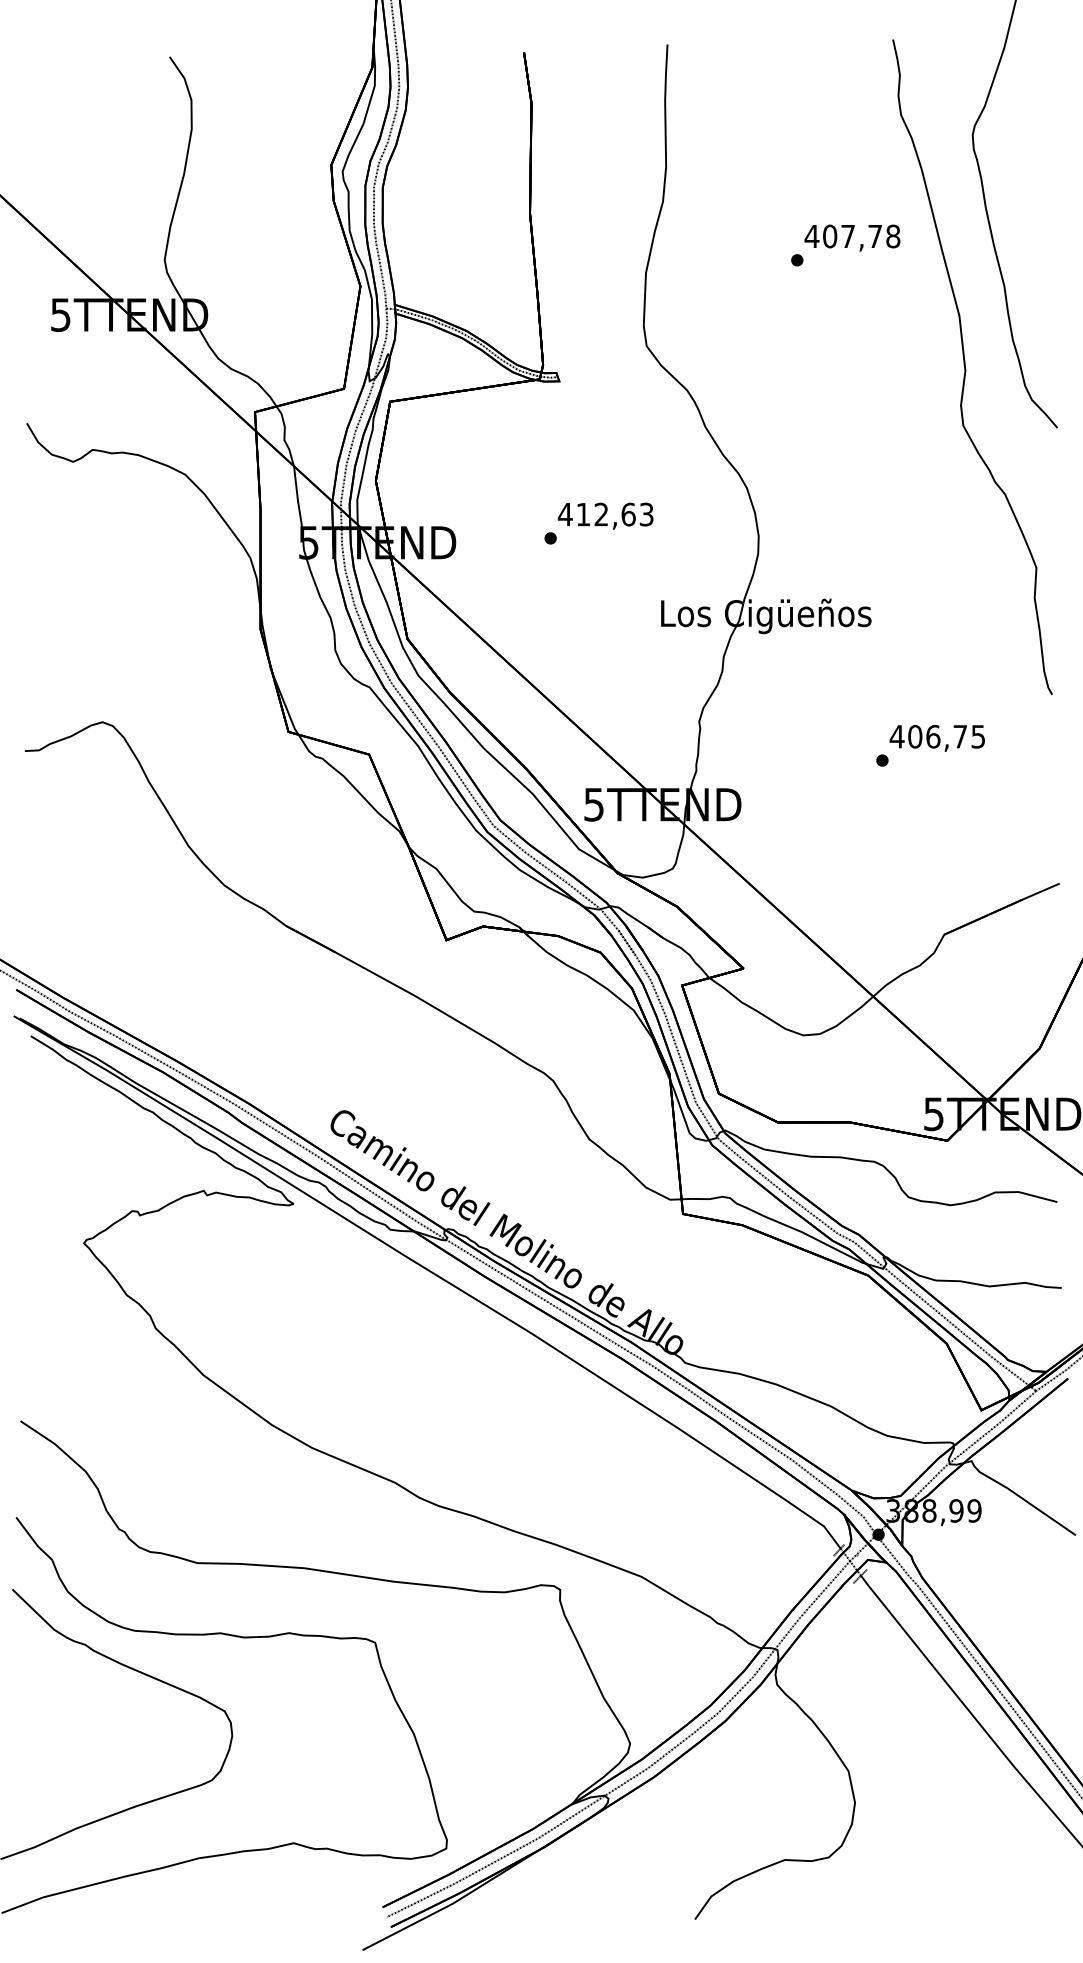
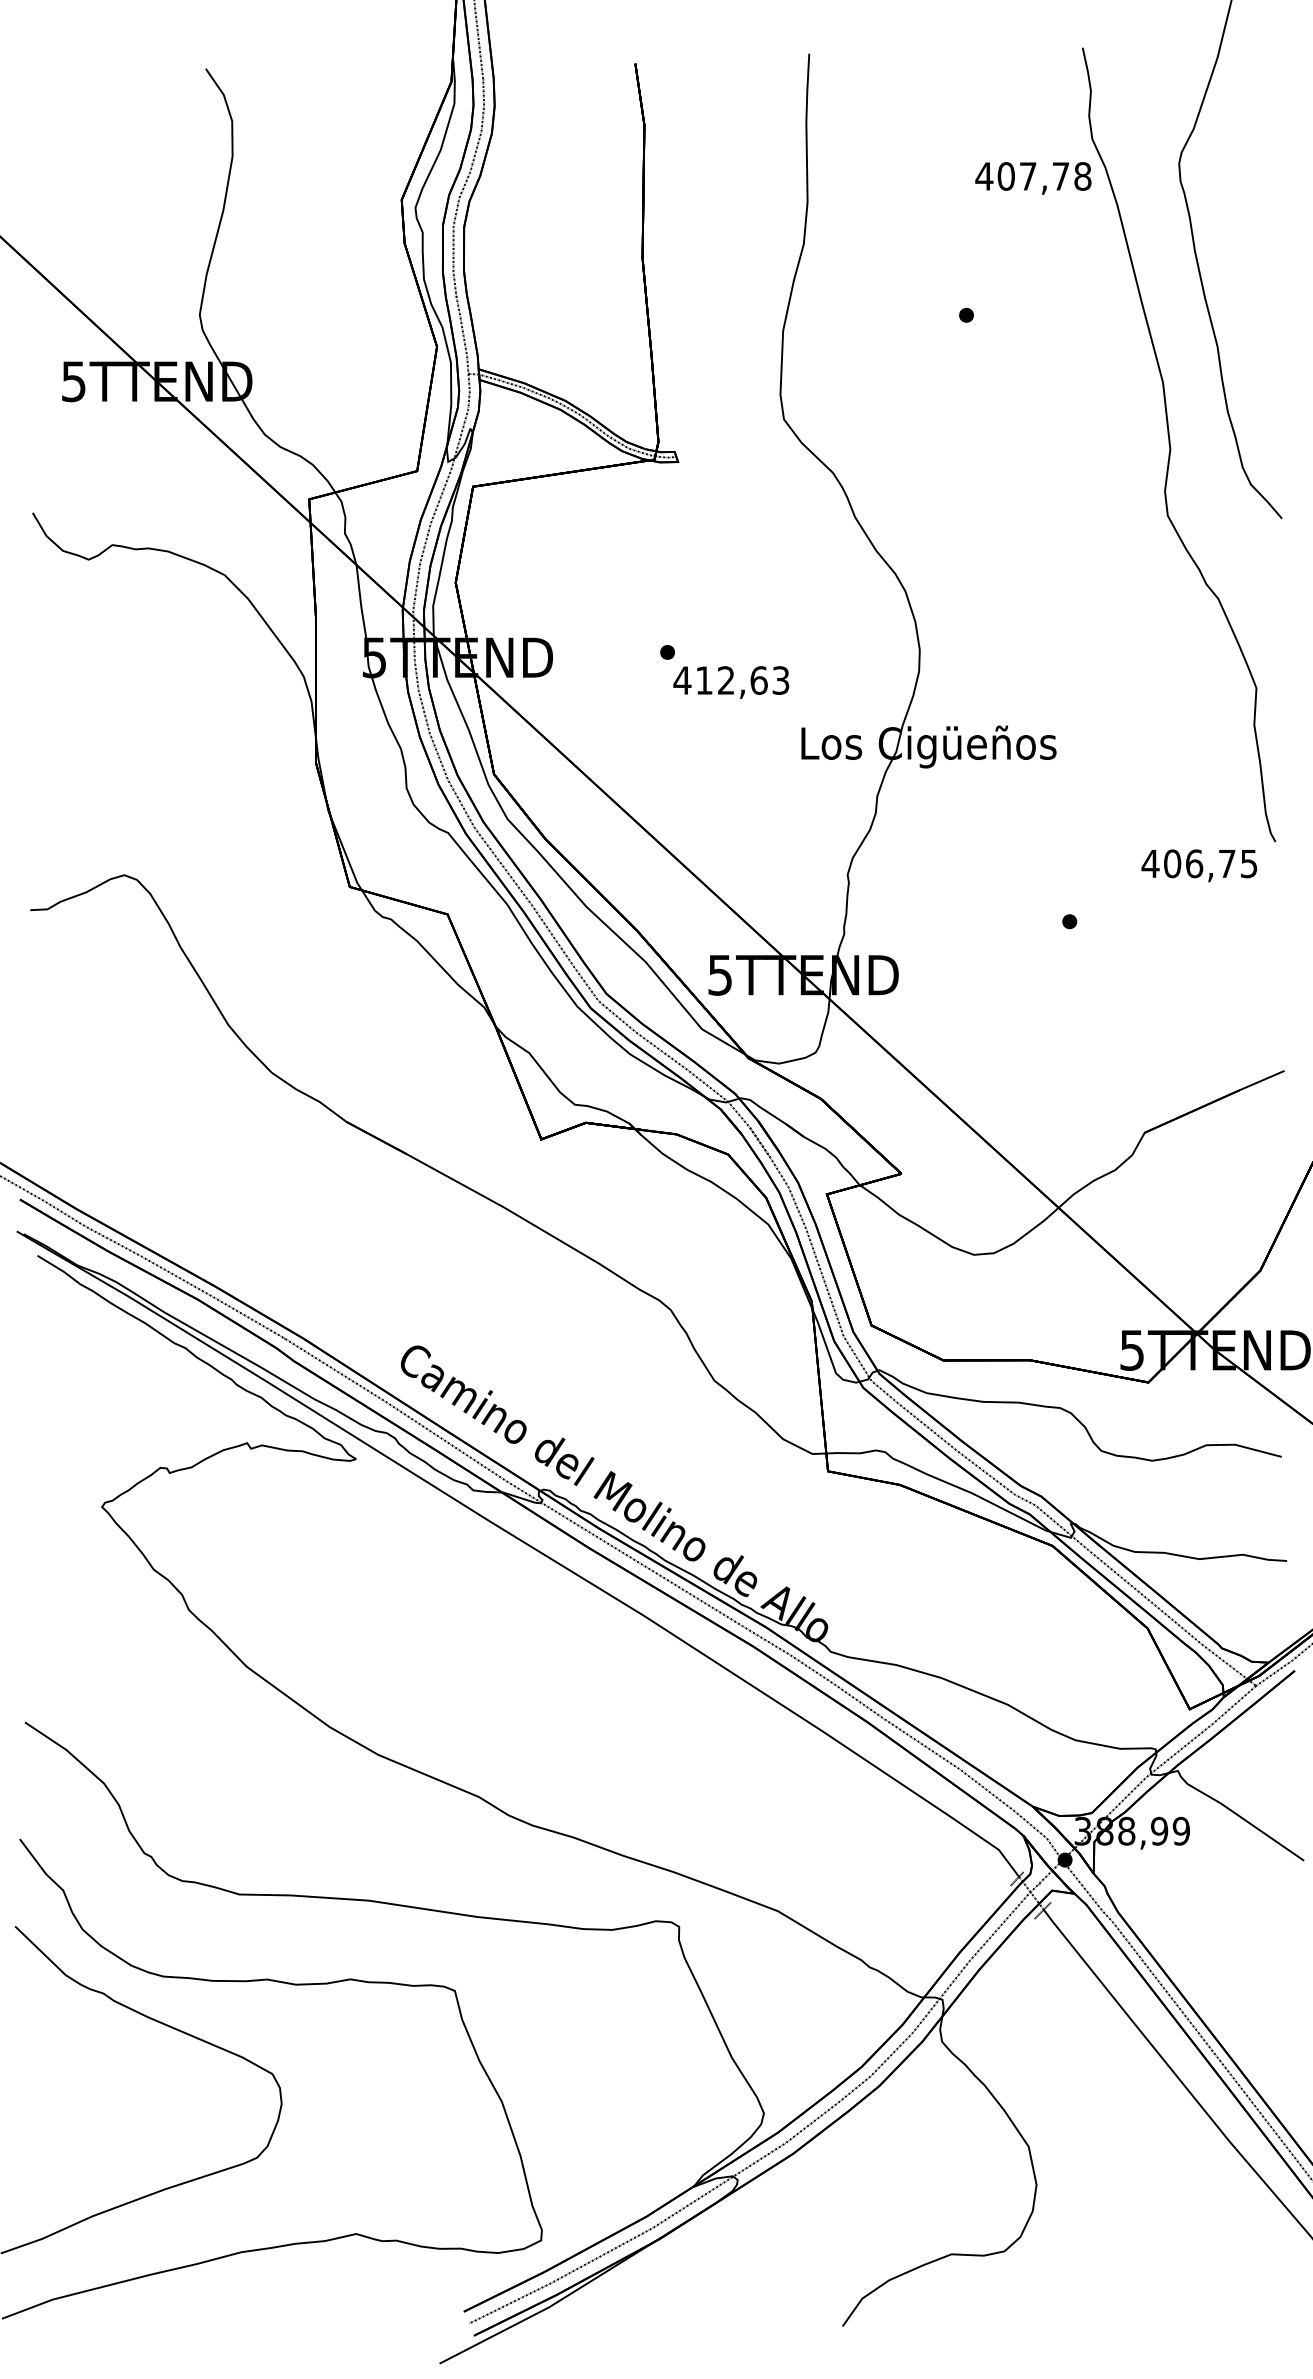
text: (852, 238) -> (1033, 178), moved
text: (605, 516) -> (731, 682), moved
text: (937, 738) -> (1199, 865), moved

